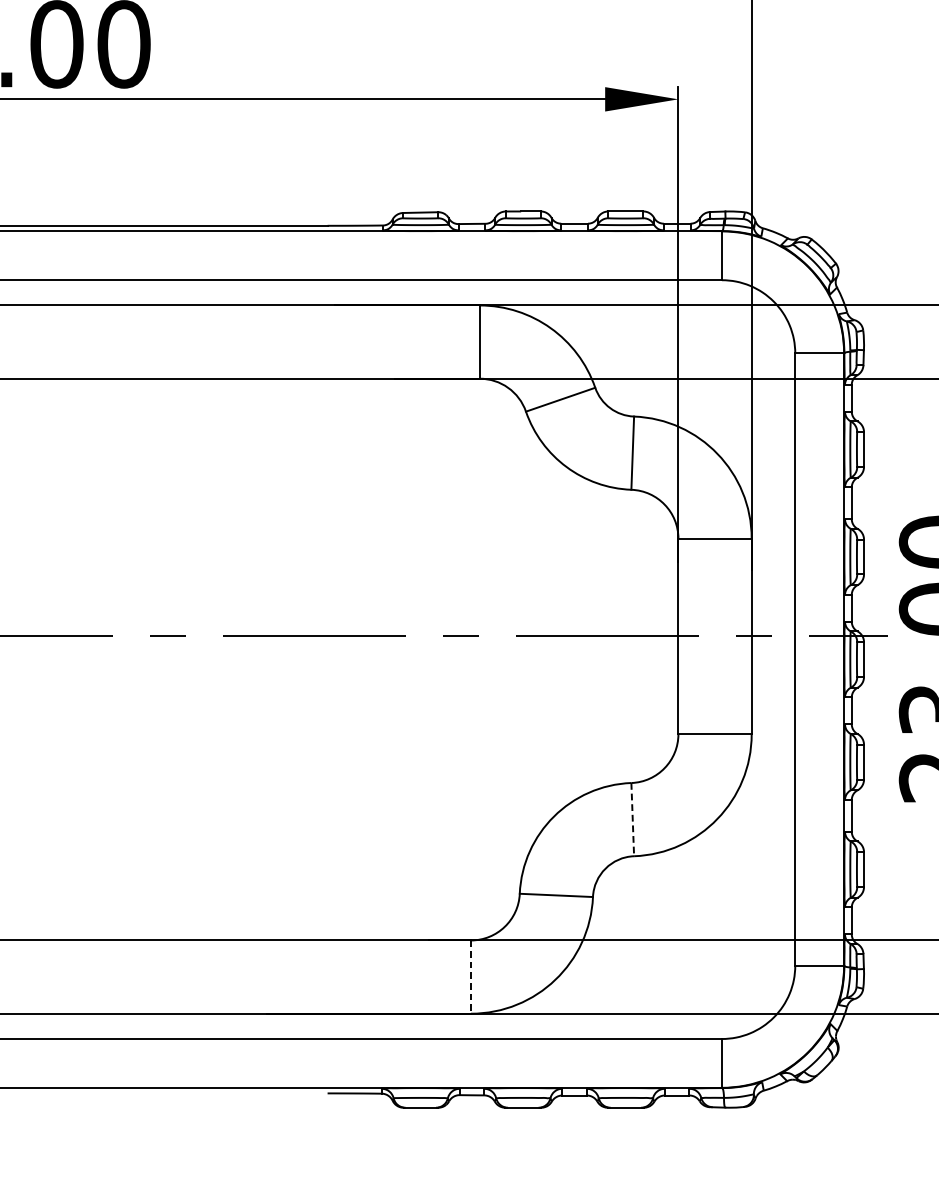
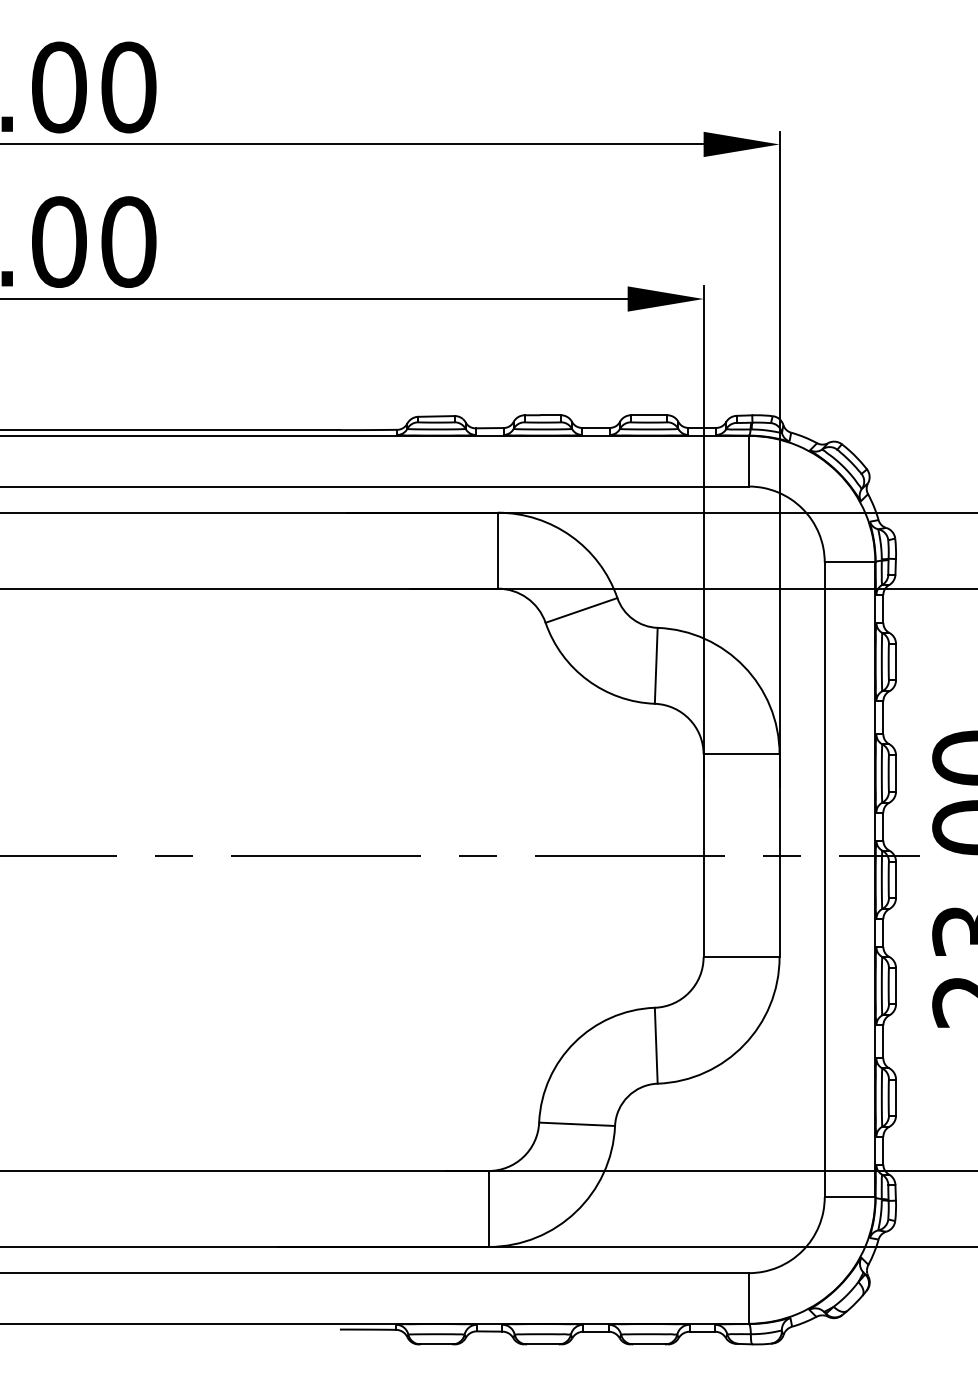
line: (632, 819) -> (656, 1045), dashed -> solid
line: (470, 976) -> (488, 1208), dashed -> solid

